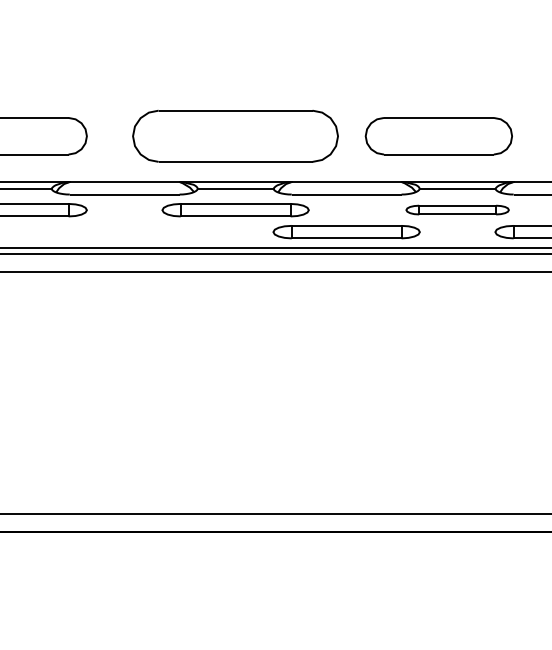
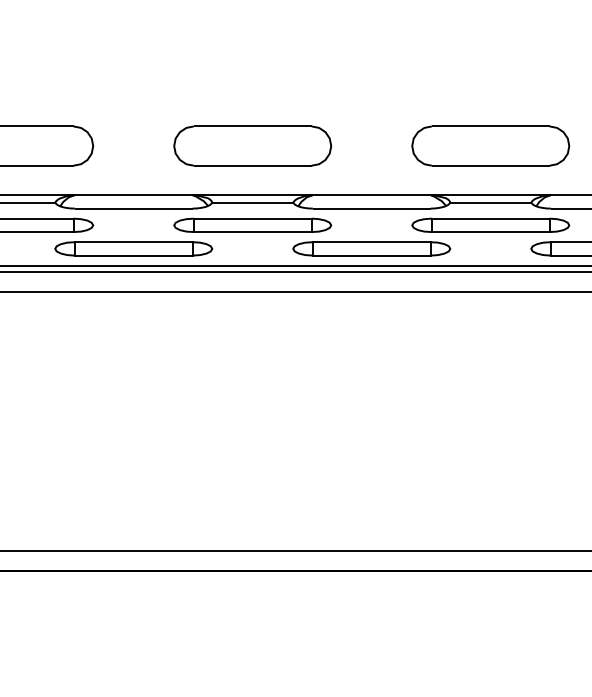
part: (235, 135) -> (252, 145), size x0.71
part: (438, 135) -> (490, 145), moved
part: (457, 209) -> (490, 224), size x1.43
part: (124, 231) -> (133, 248), added

